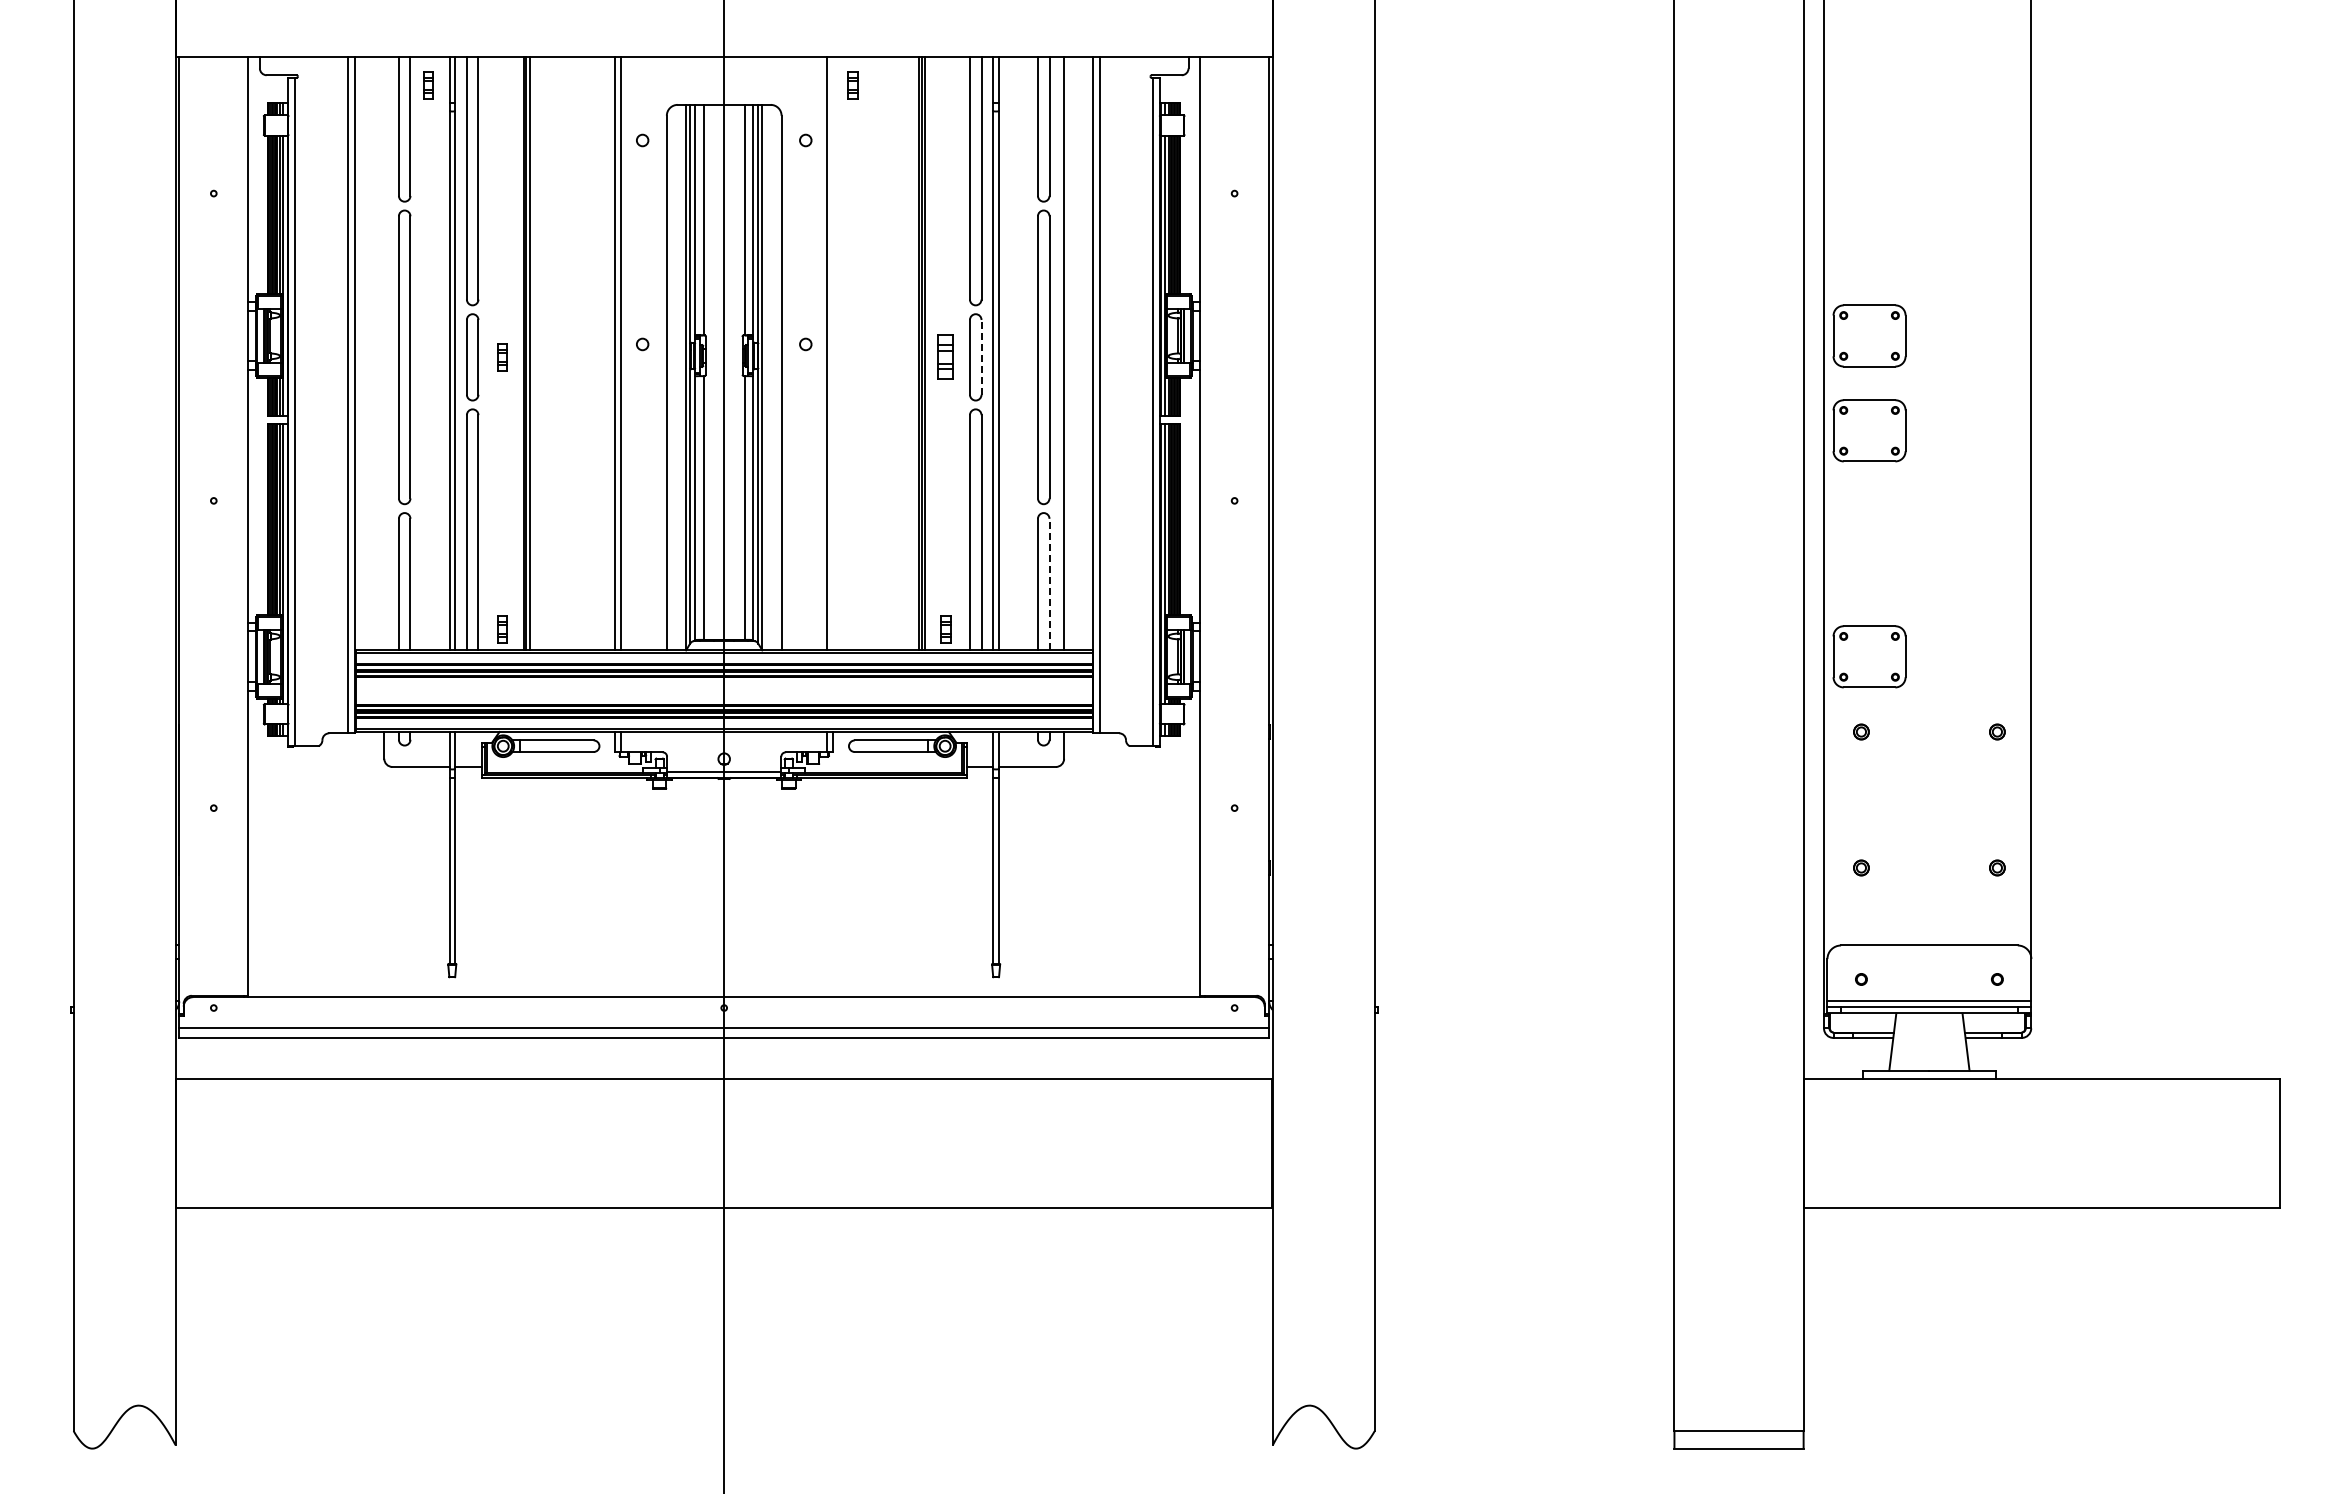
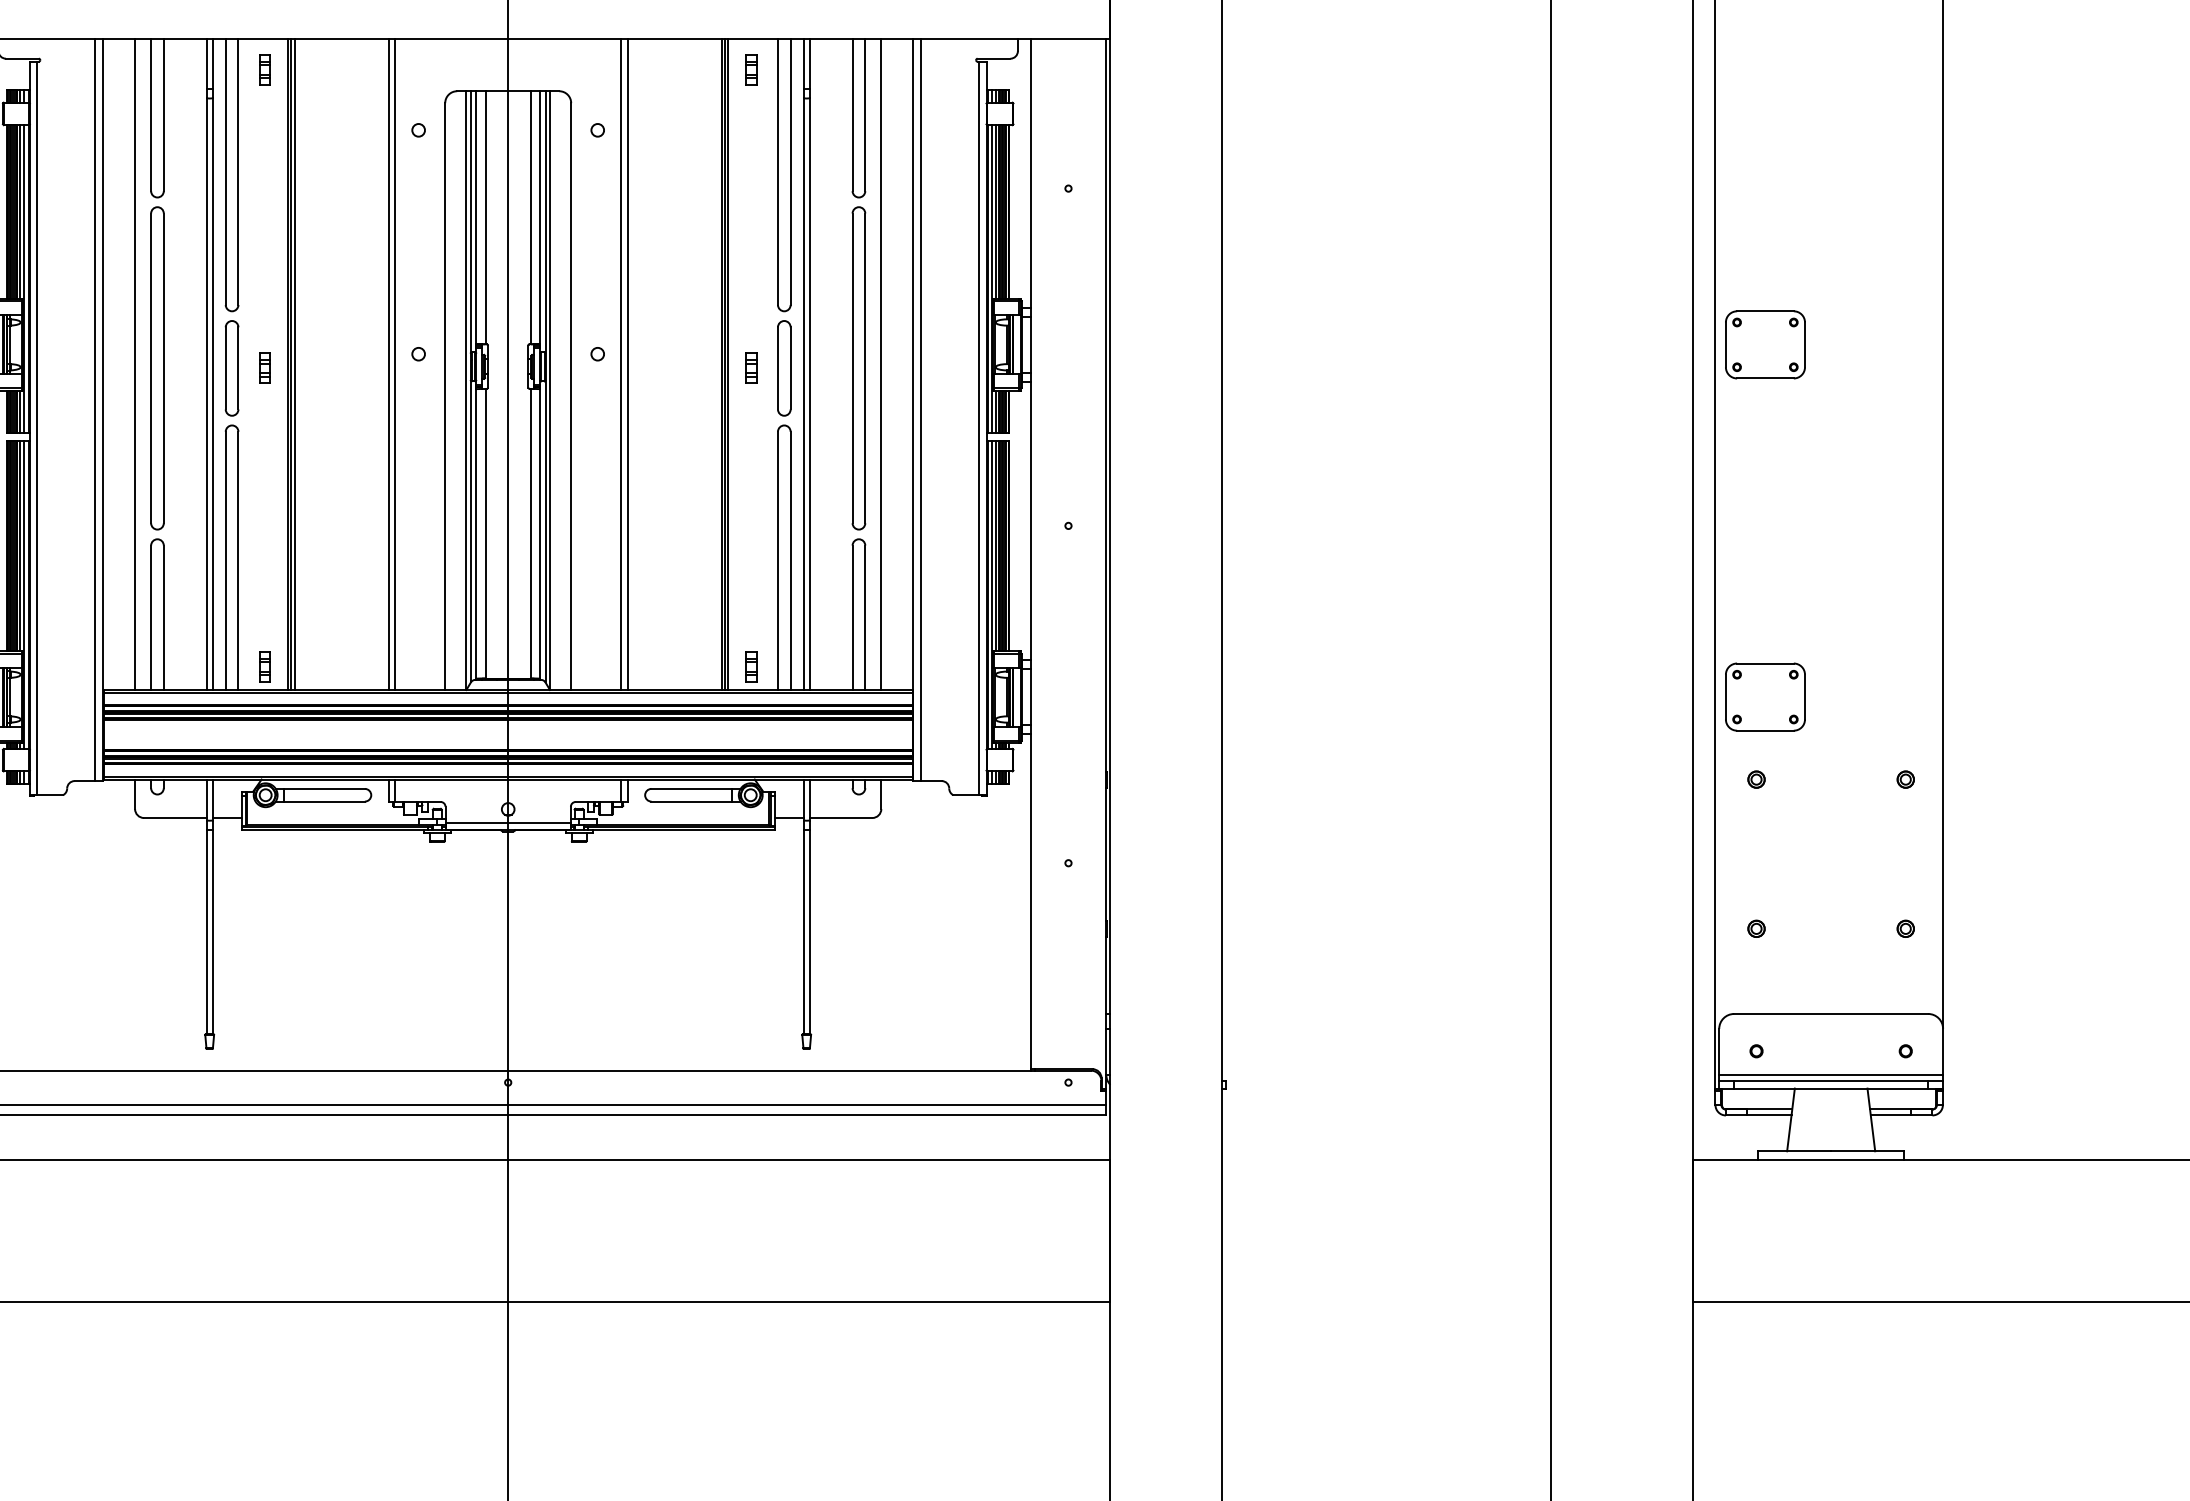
part: (428, 85) -> (264, 69), moved
part: (852, 85) -> (751, 69), moved
line: (384, 353) -> (135, 364), added
line: (832, 353) -> (627, 364), added
line: (981, 356) -> (790, 367), dashed -> solid
part: (945, 357) -> (751, 368), size x0.62
part: (1869, 430) -> (1765, 448), removed
line: (1049, 584) -> (865, 617), dashed -> solid

